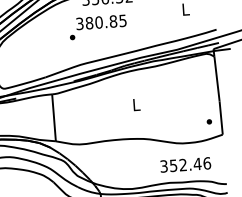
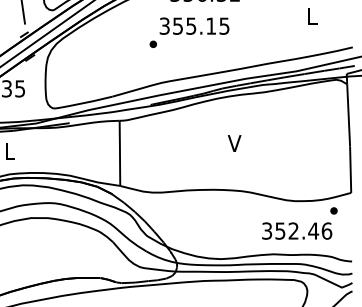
text: (101, 21) -> (194, 25), 380.85 -> 355.15
text: (136, 104) -> (234, 143), L -> V
part: (209, 121) -> (333, 210), moved

